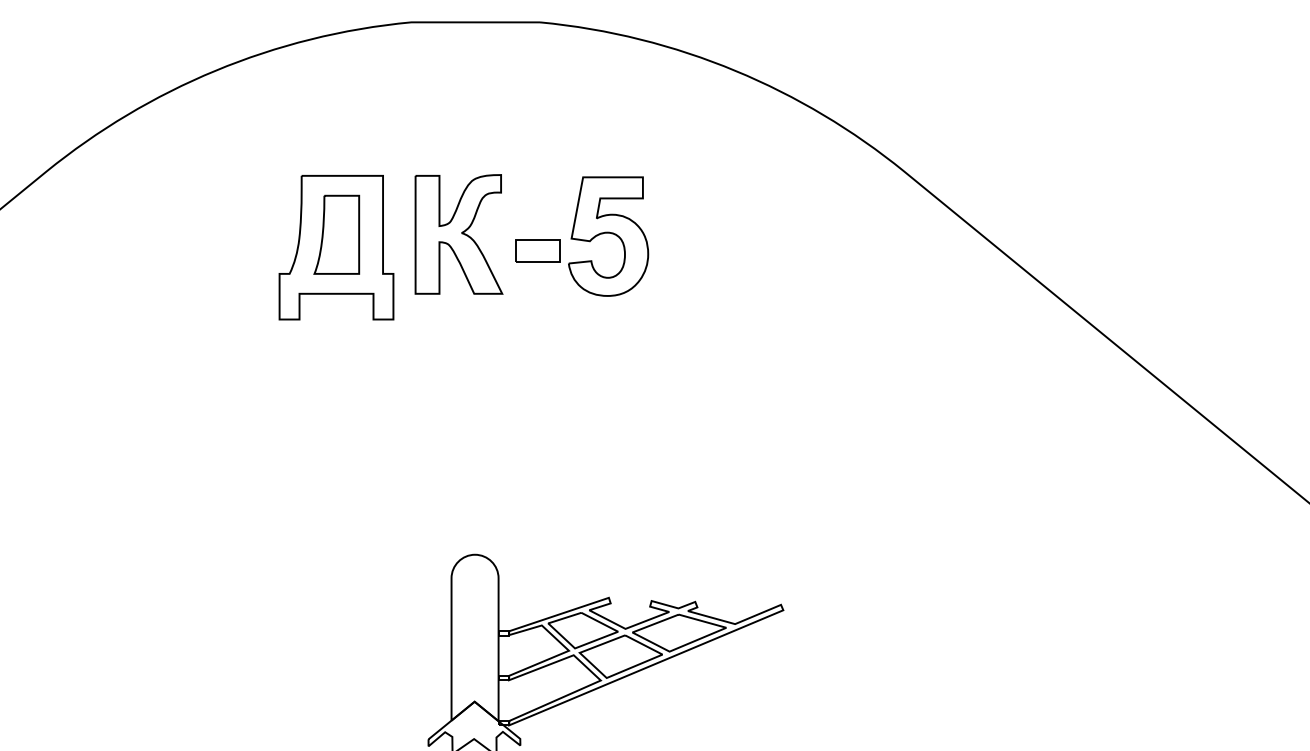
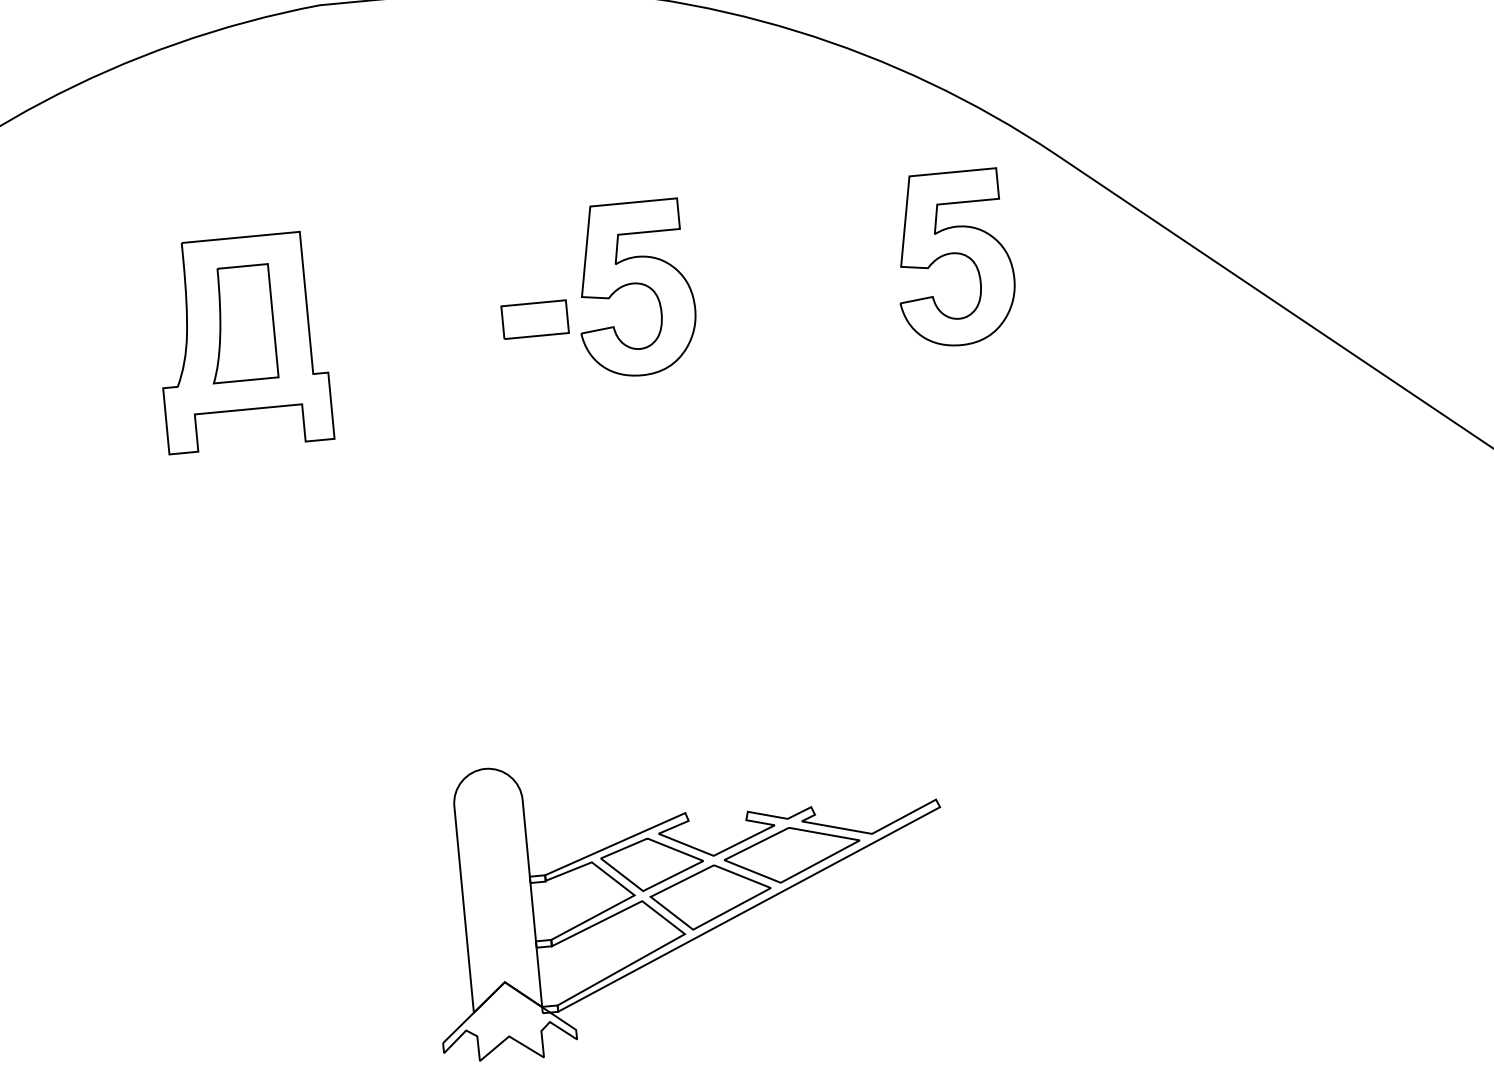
part: (458, 234) -> (417, 306), removed
part: (828, 236) -> (954, 258), added

